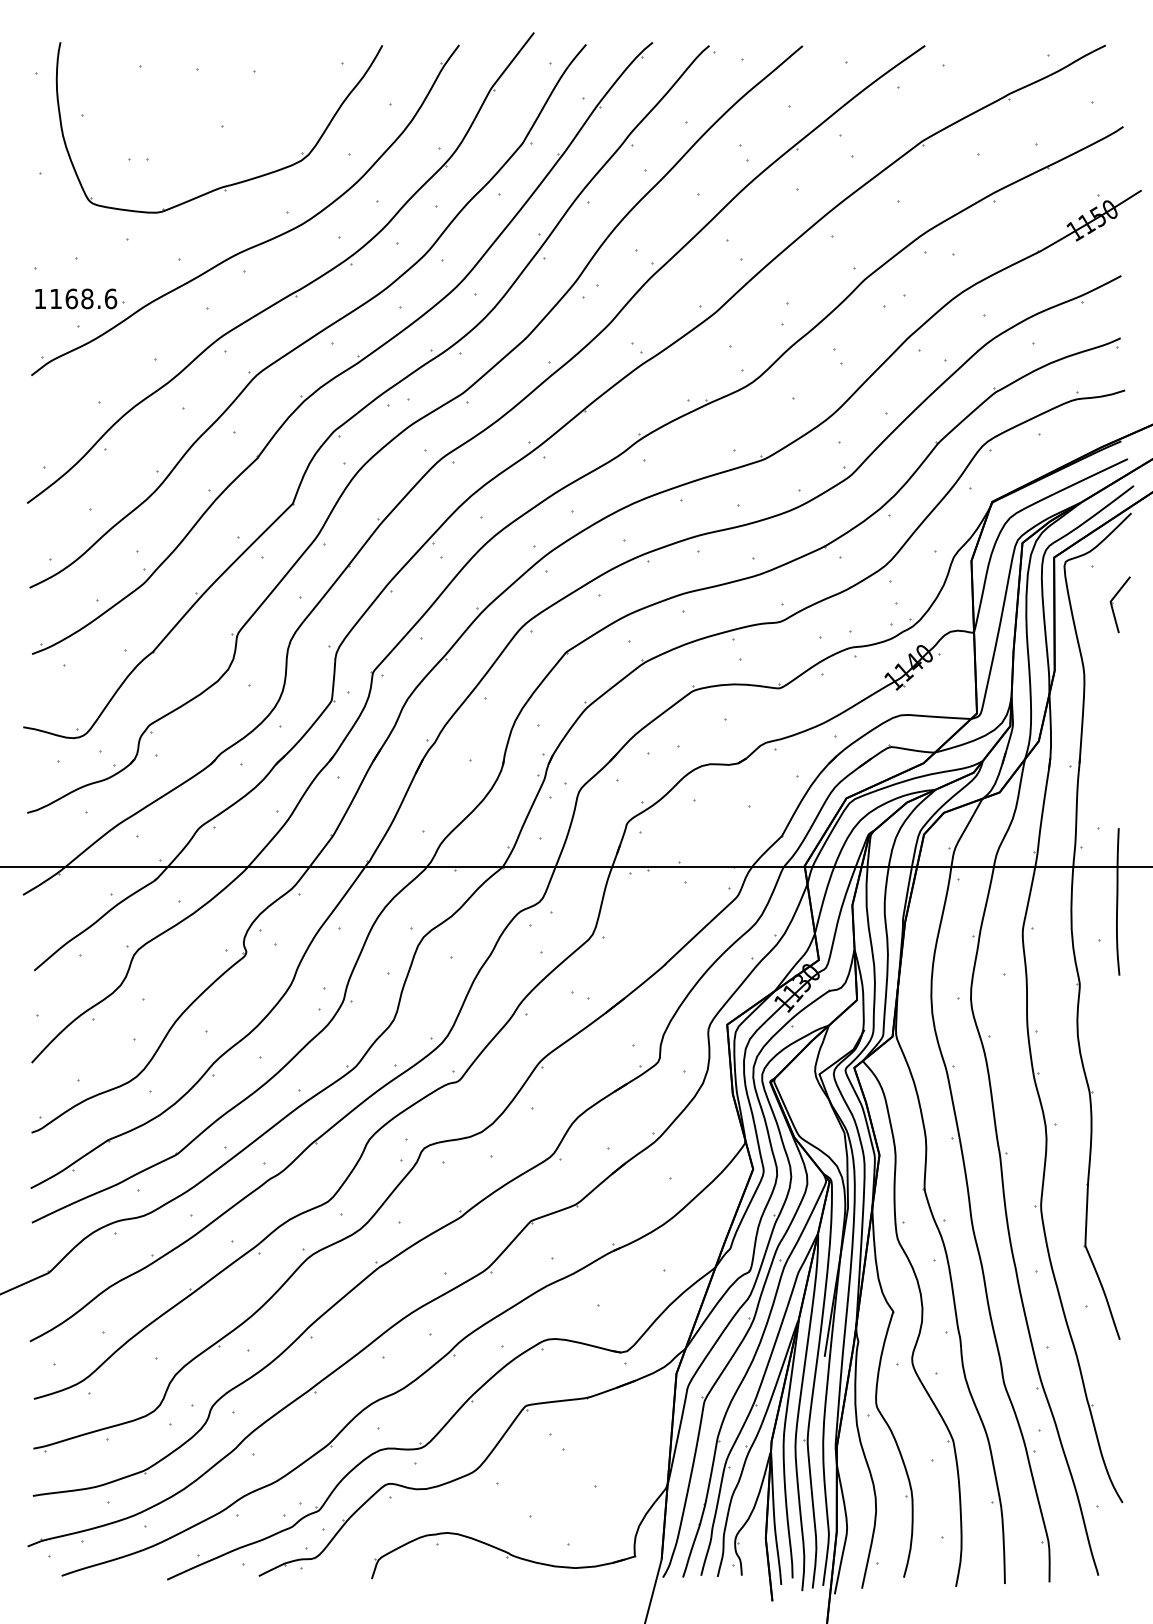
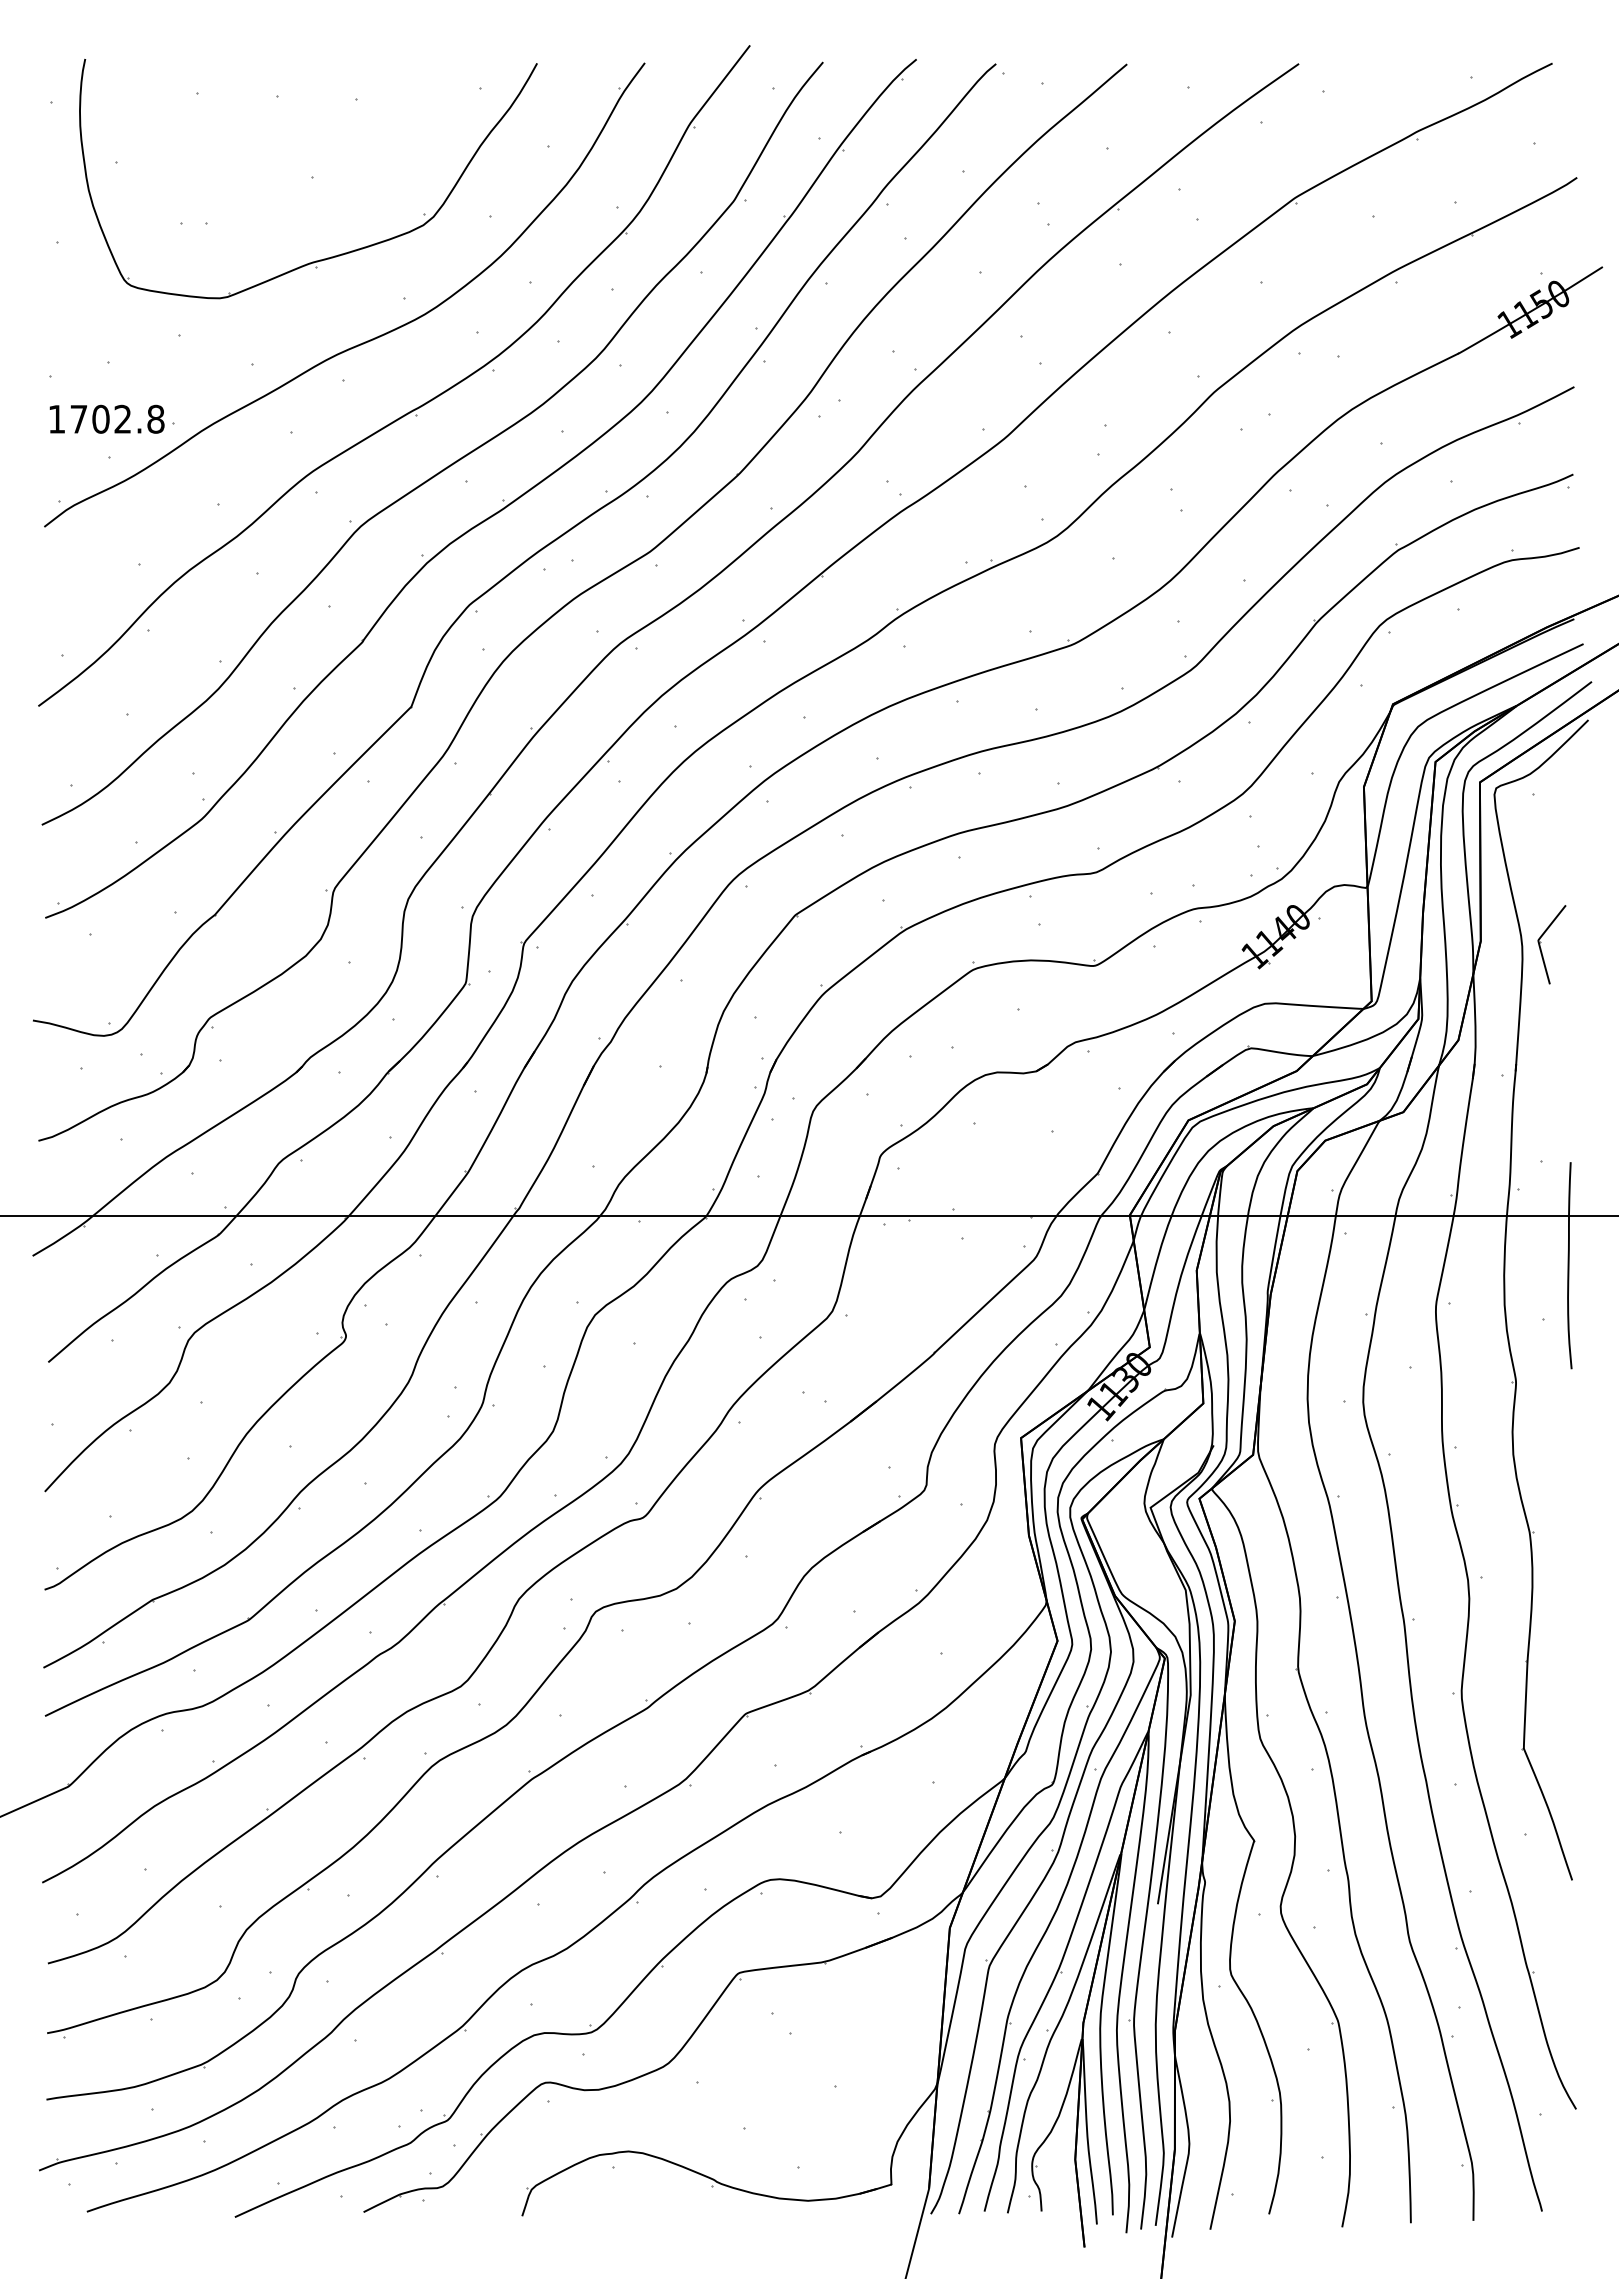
text: (83, 298) -> (117, 418), 1168.6 -> 1702.8
part: (1112, 603) -> (1541, 942), moved

